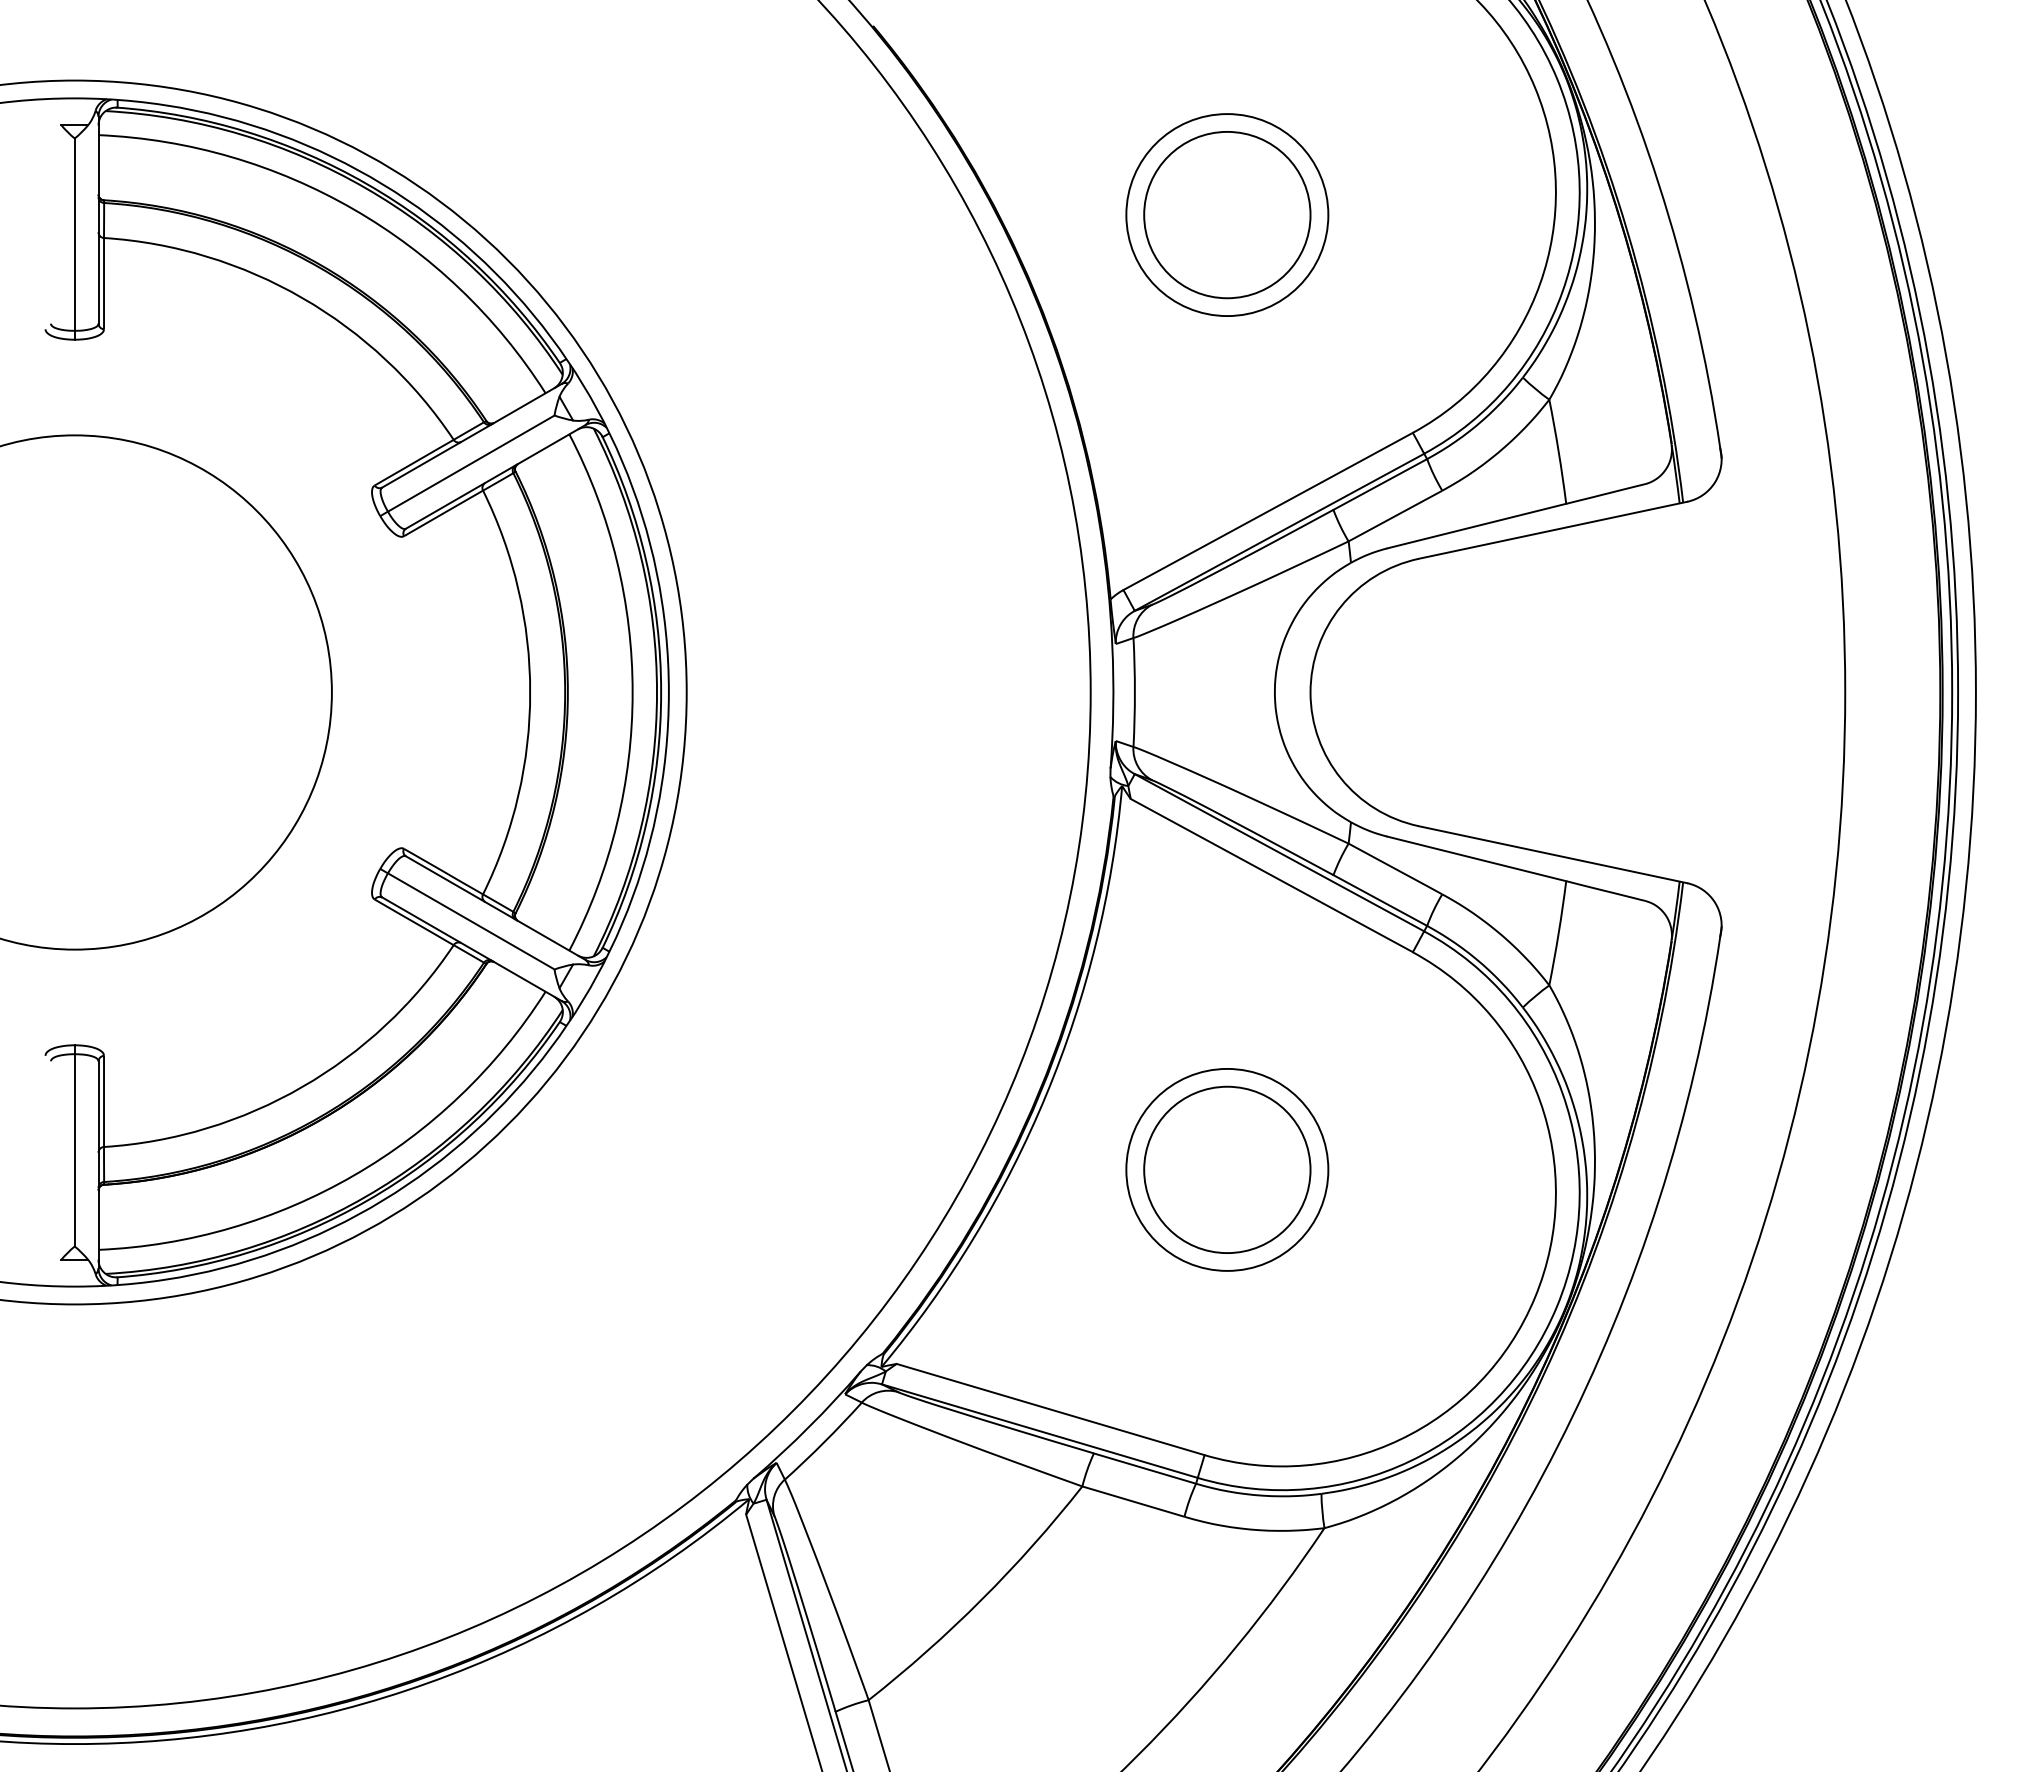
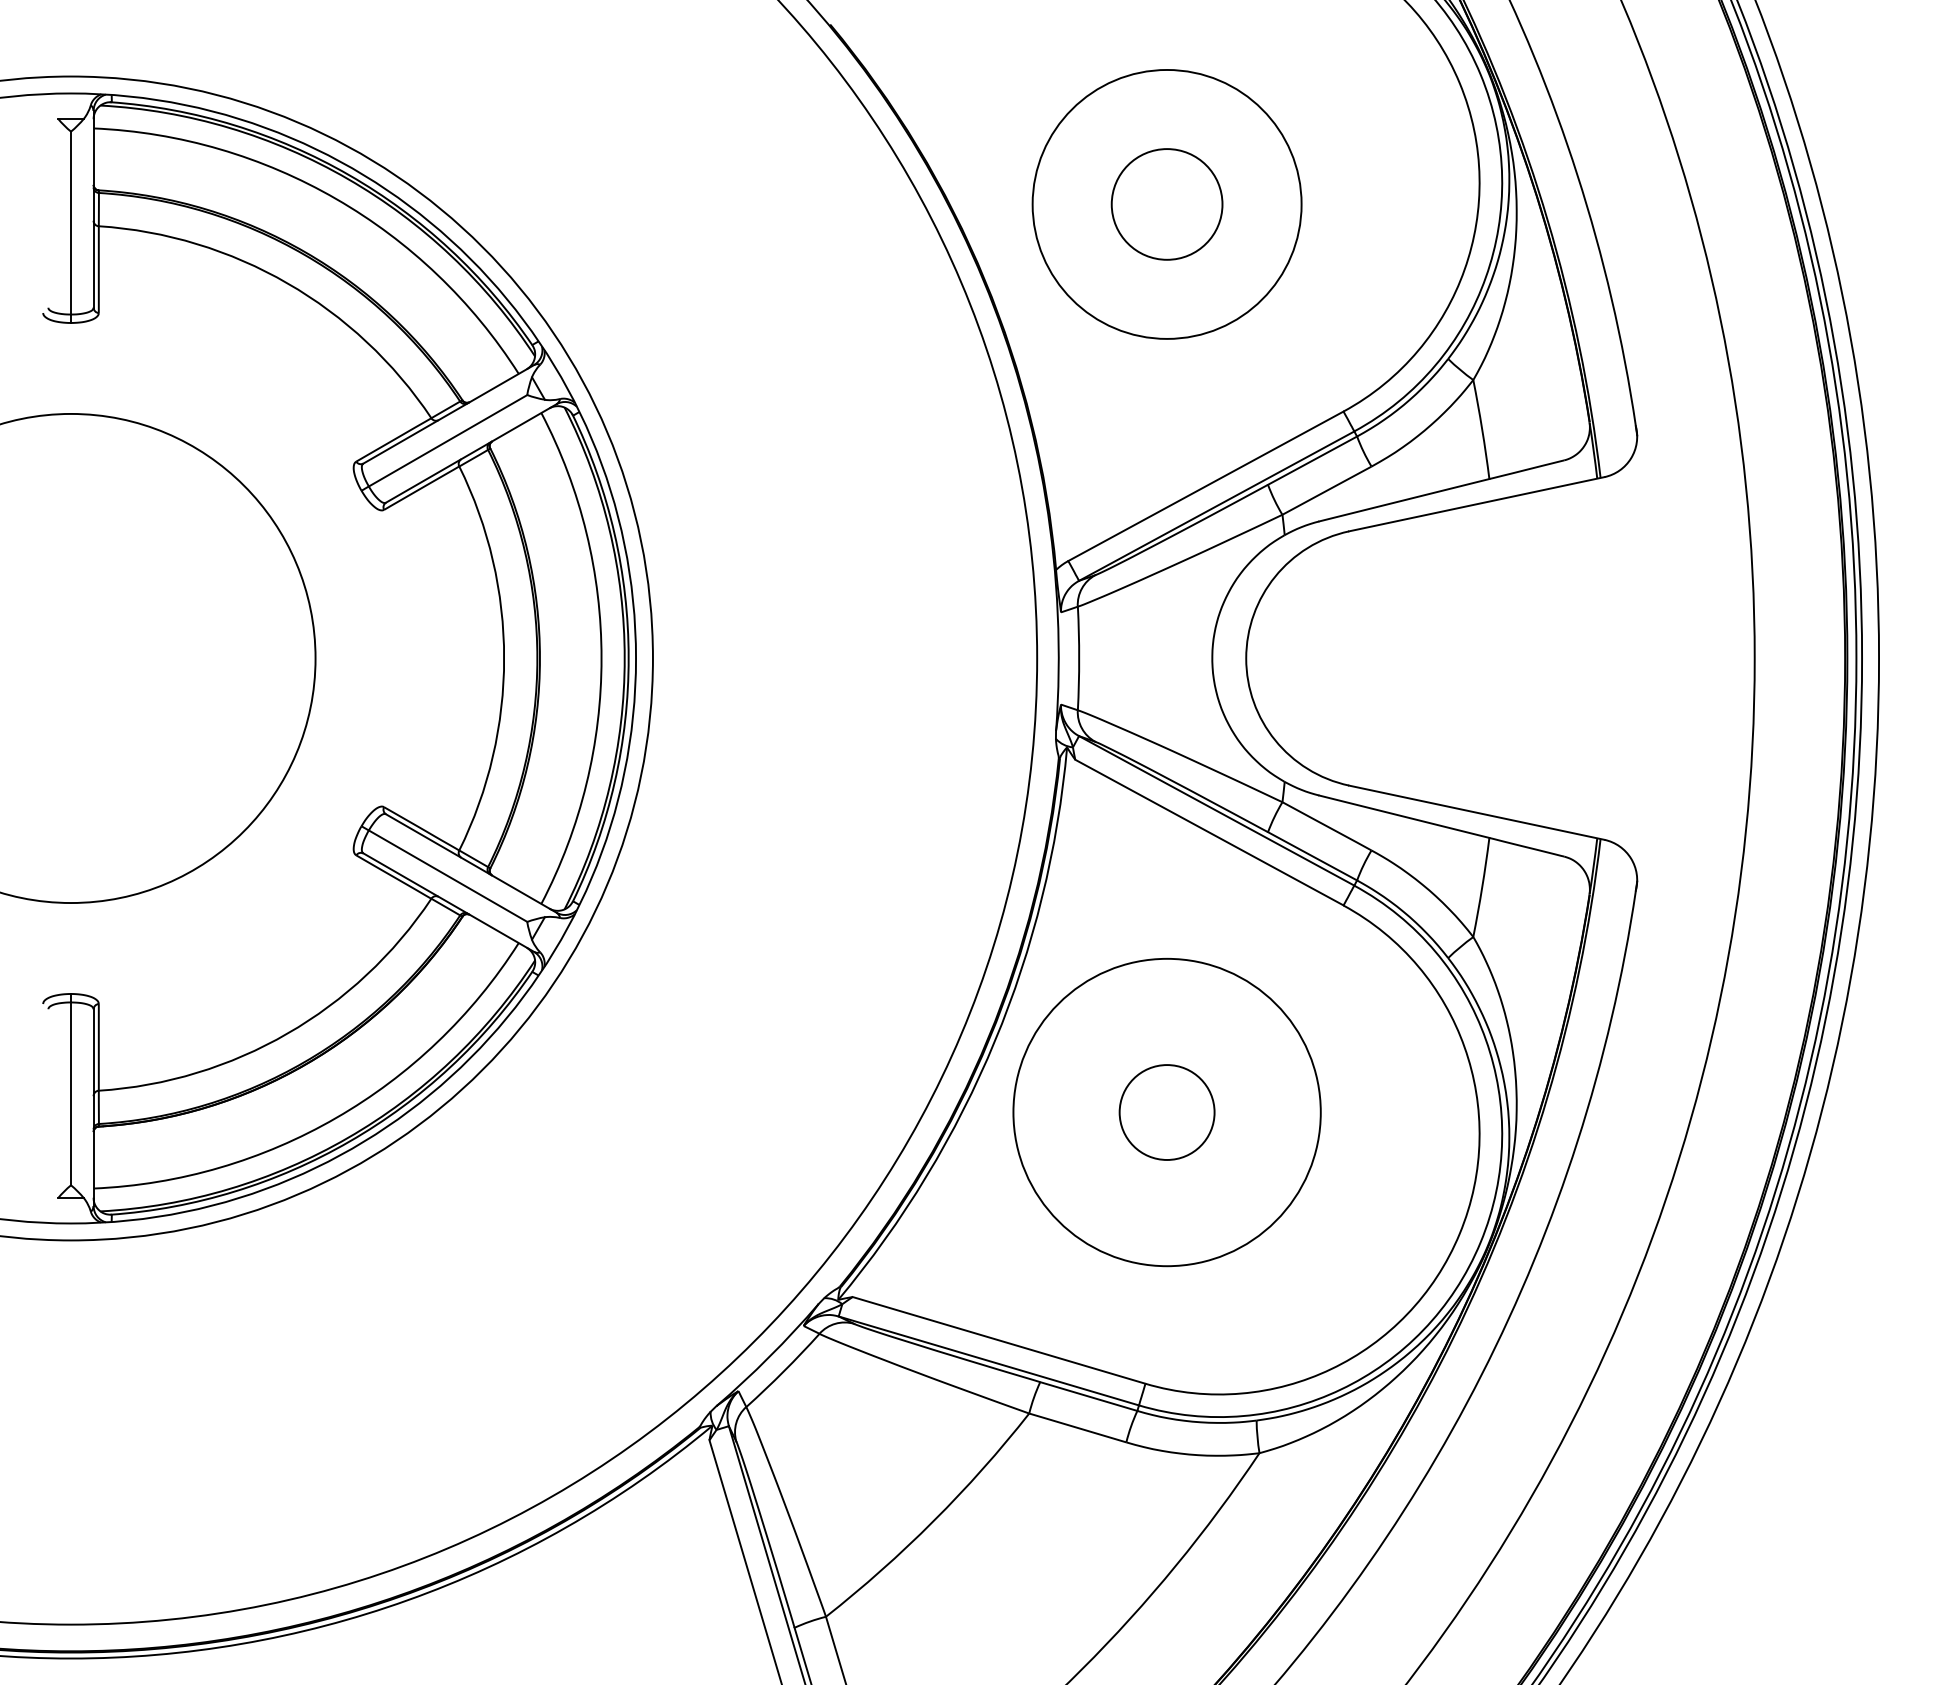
circle: (1227, 214) -> (1167, 203), size x0.7
circle: (1227, 215) -> (1167, 204), size x1.4
circle: (1227, 1169) -> (1167, 1112), size x0.6
circle: (1227, 1169) -> (1167, 1112), size x1.6

